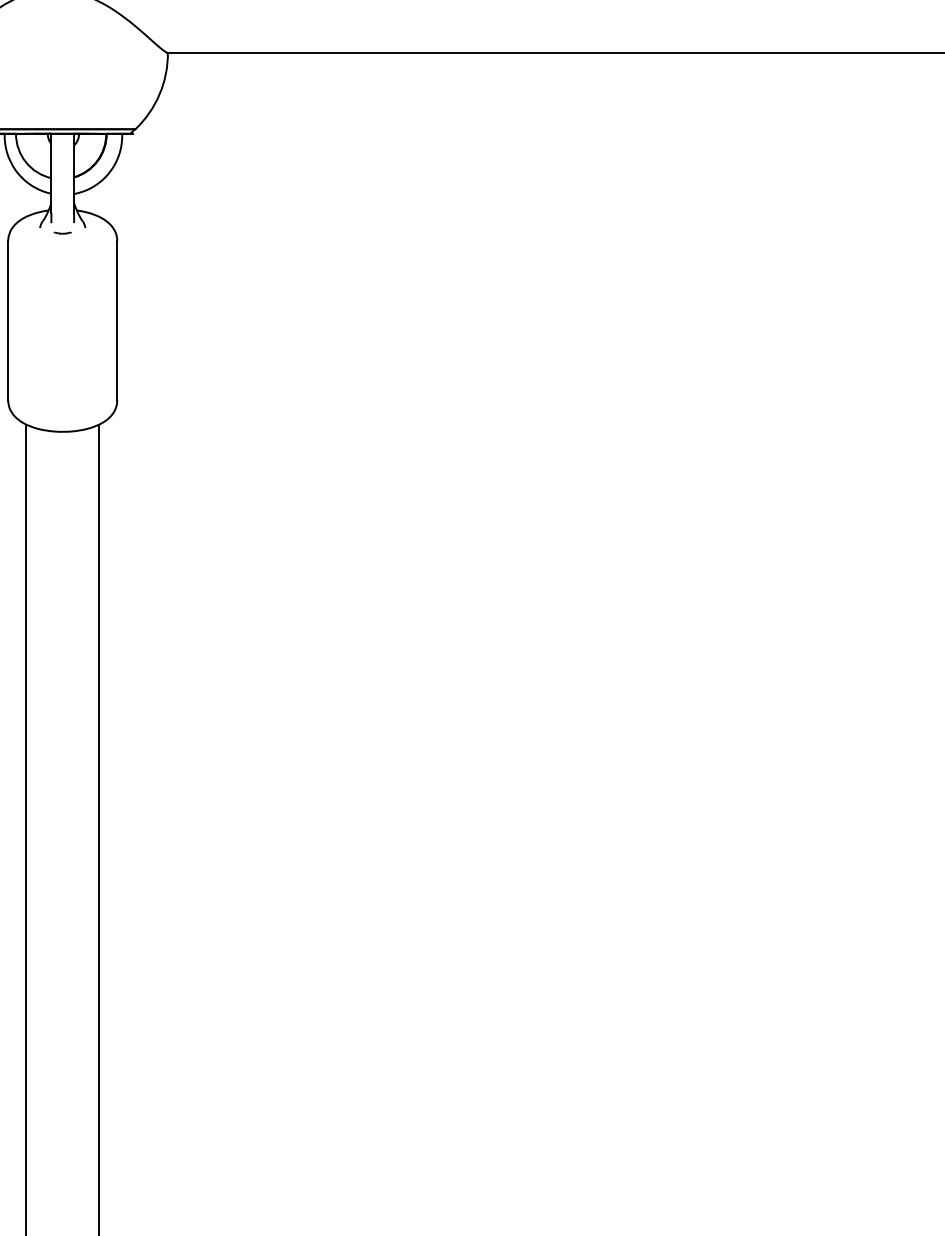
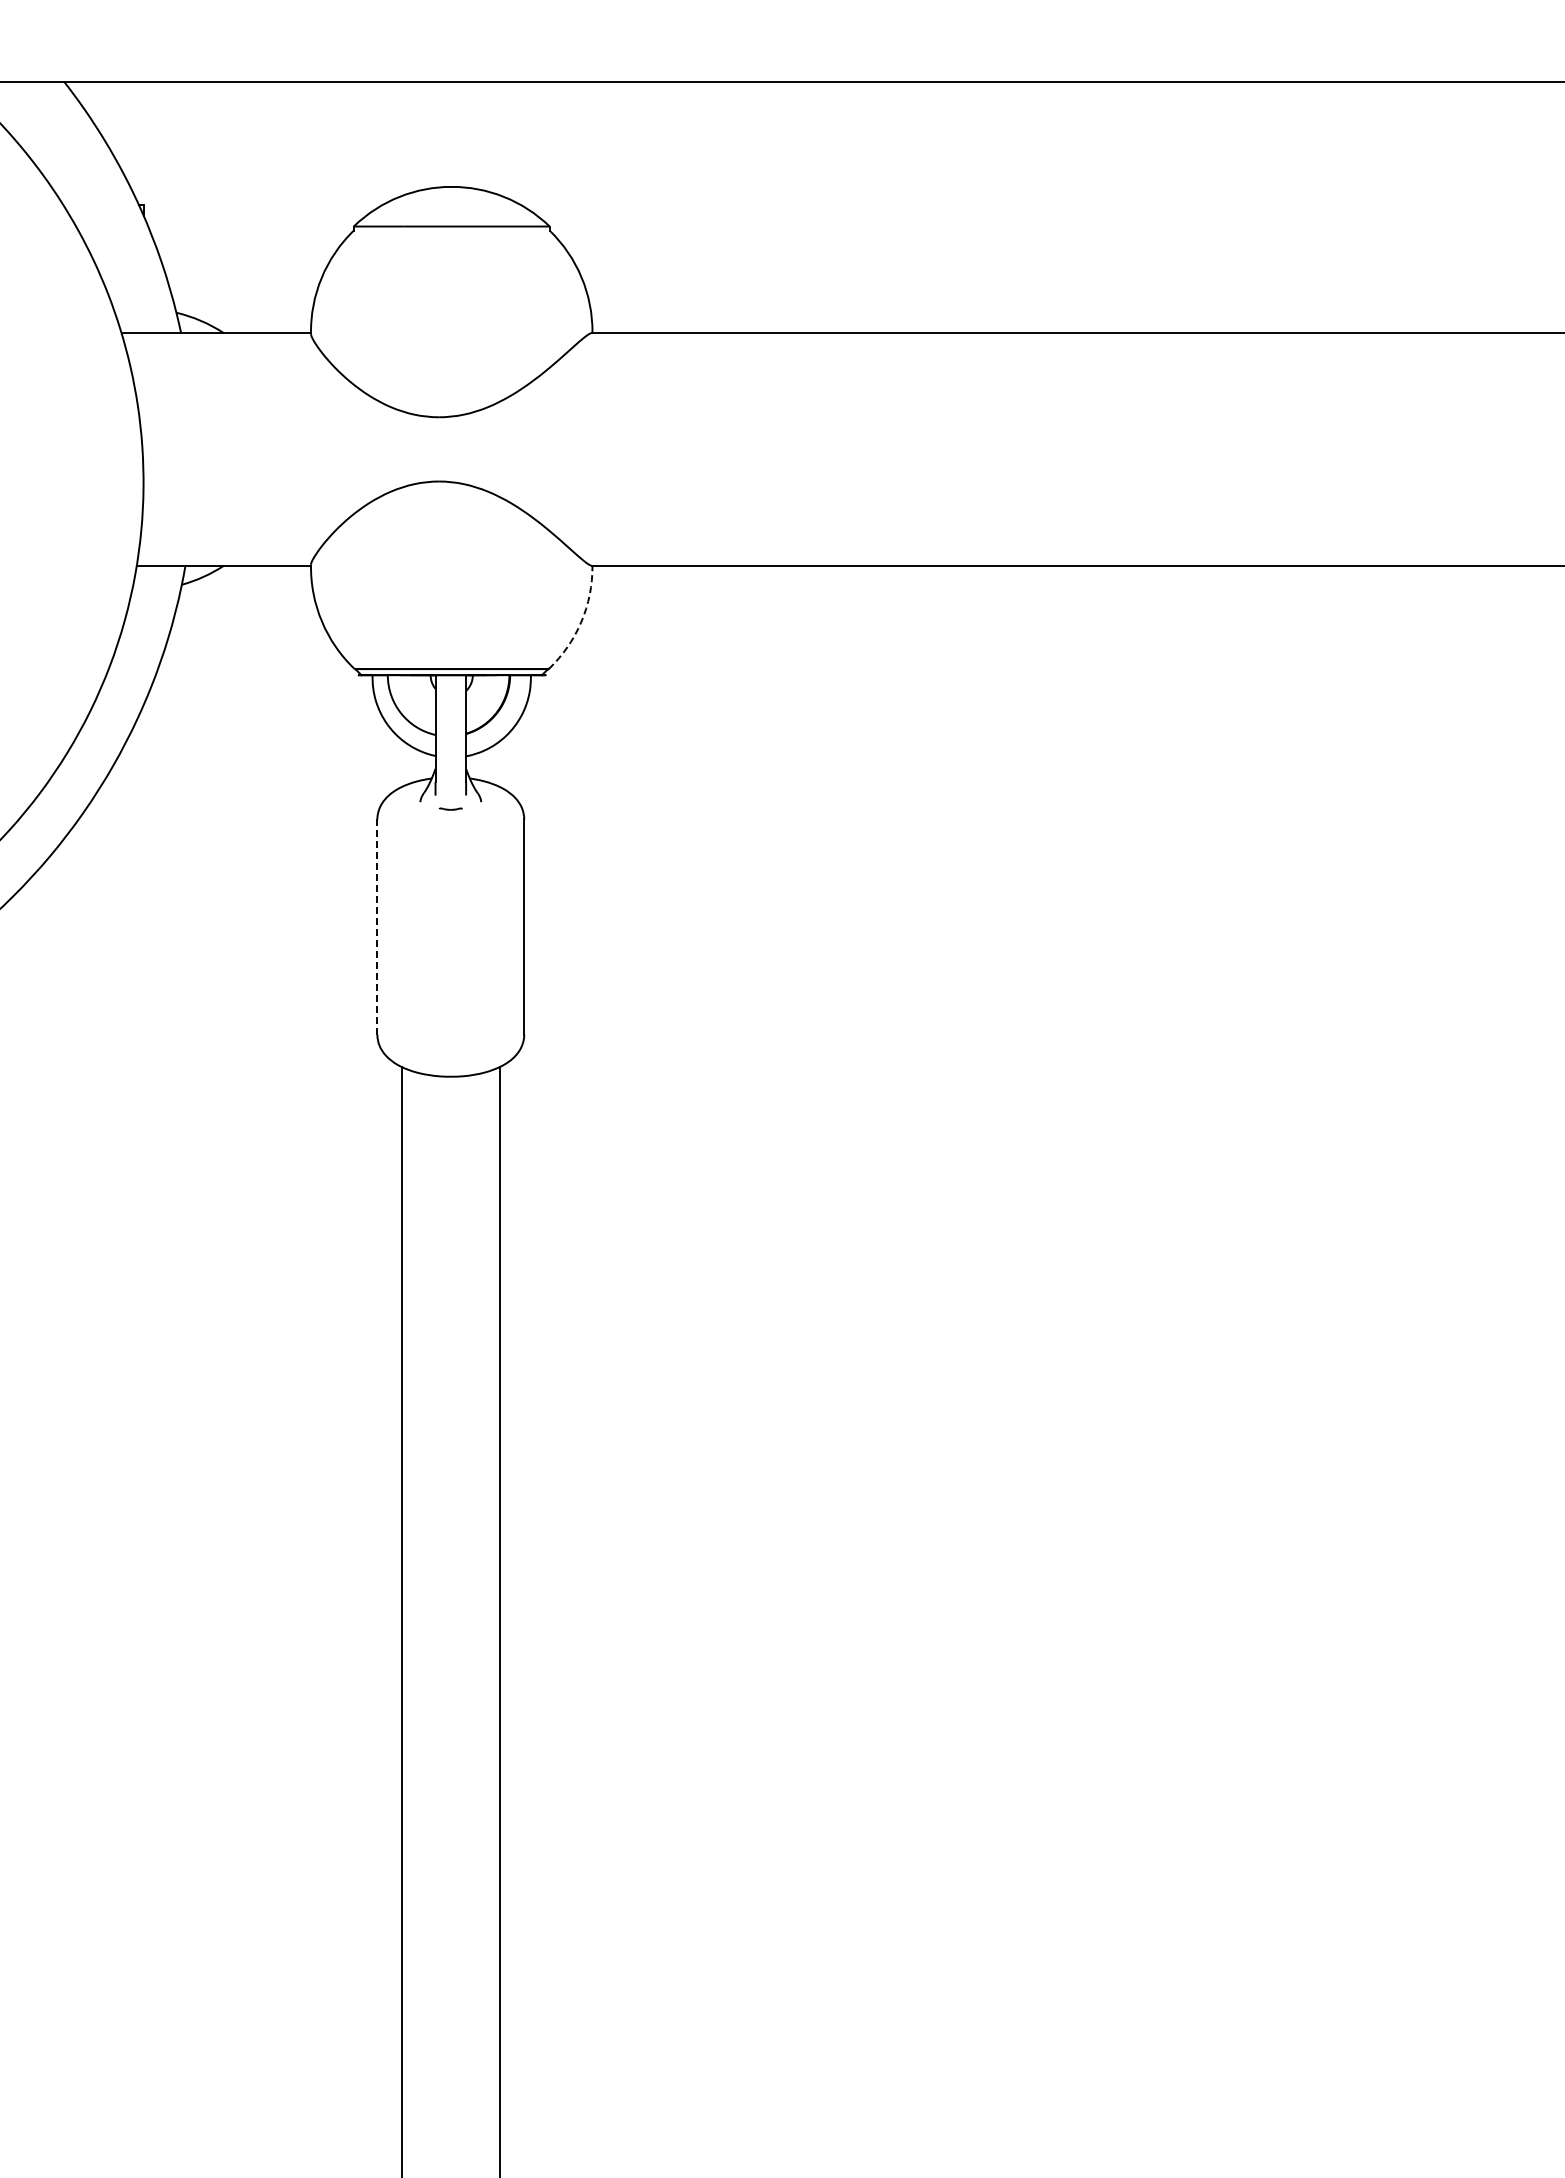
arc: (159, 93) -> (581, 621), solid -> dashed
line: (8, 321) -> (377, 927), solid -> dashed

